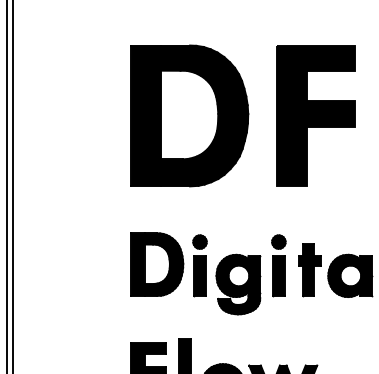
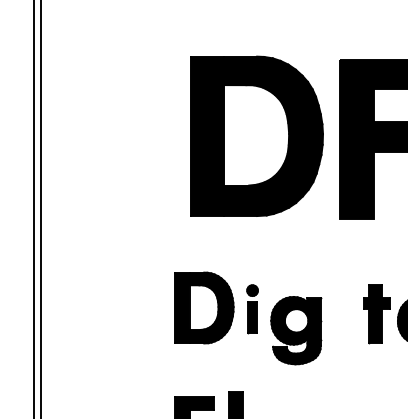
part: (189, 115) -> (256, 135), moved
part: (199, 265) -> (251, 309), size x0.7
part: (278, 265) -> (341, 309), removed

